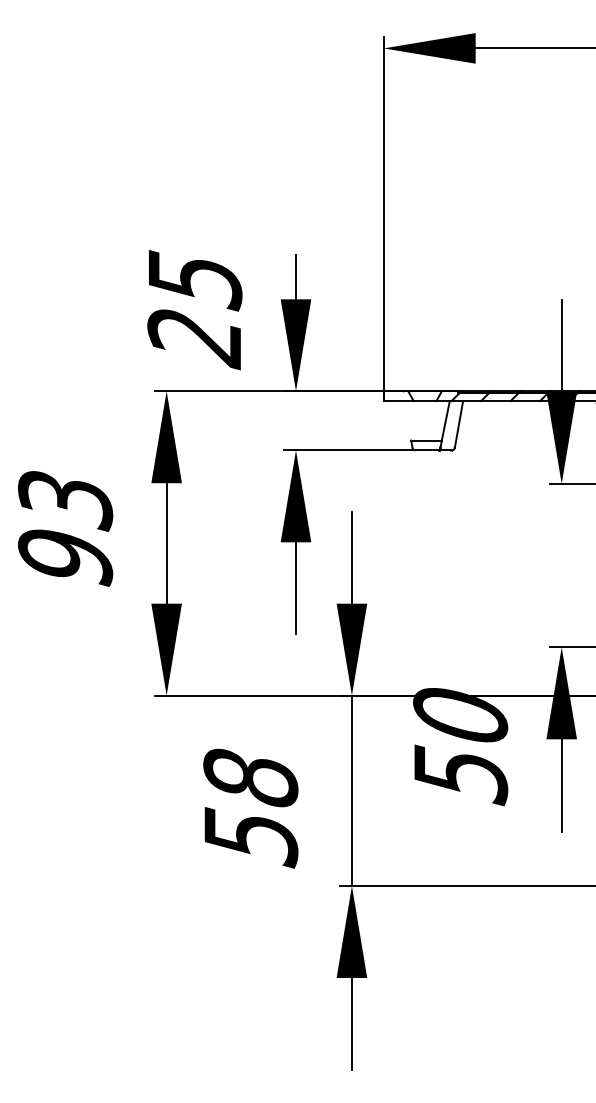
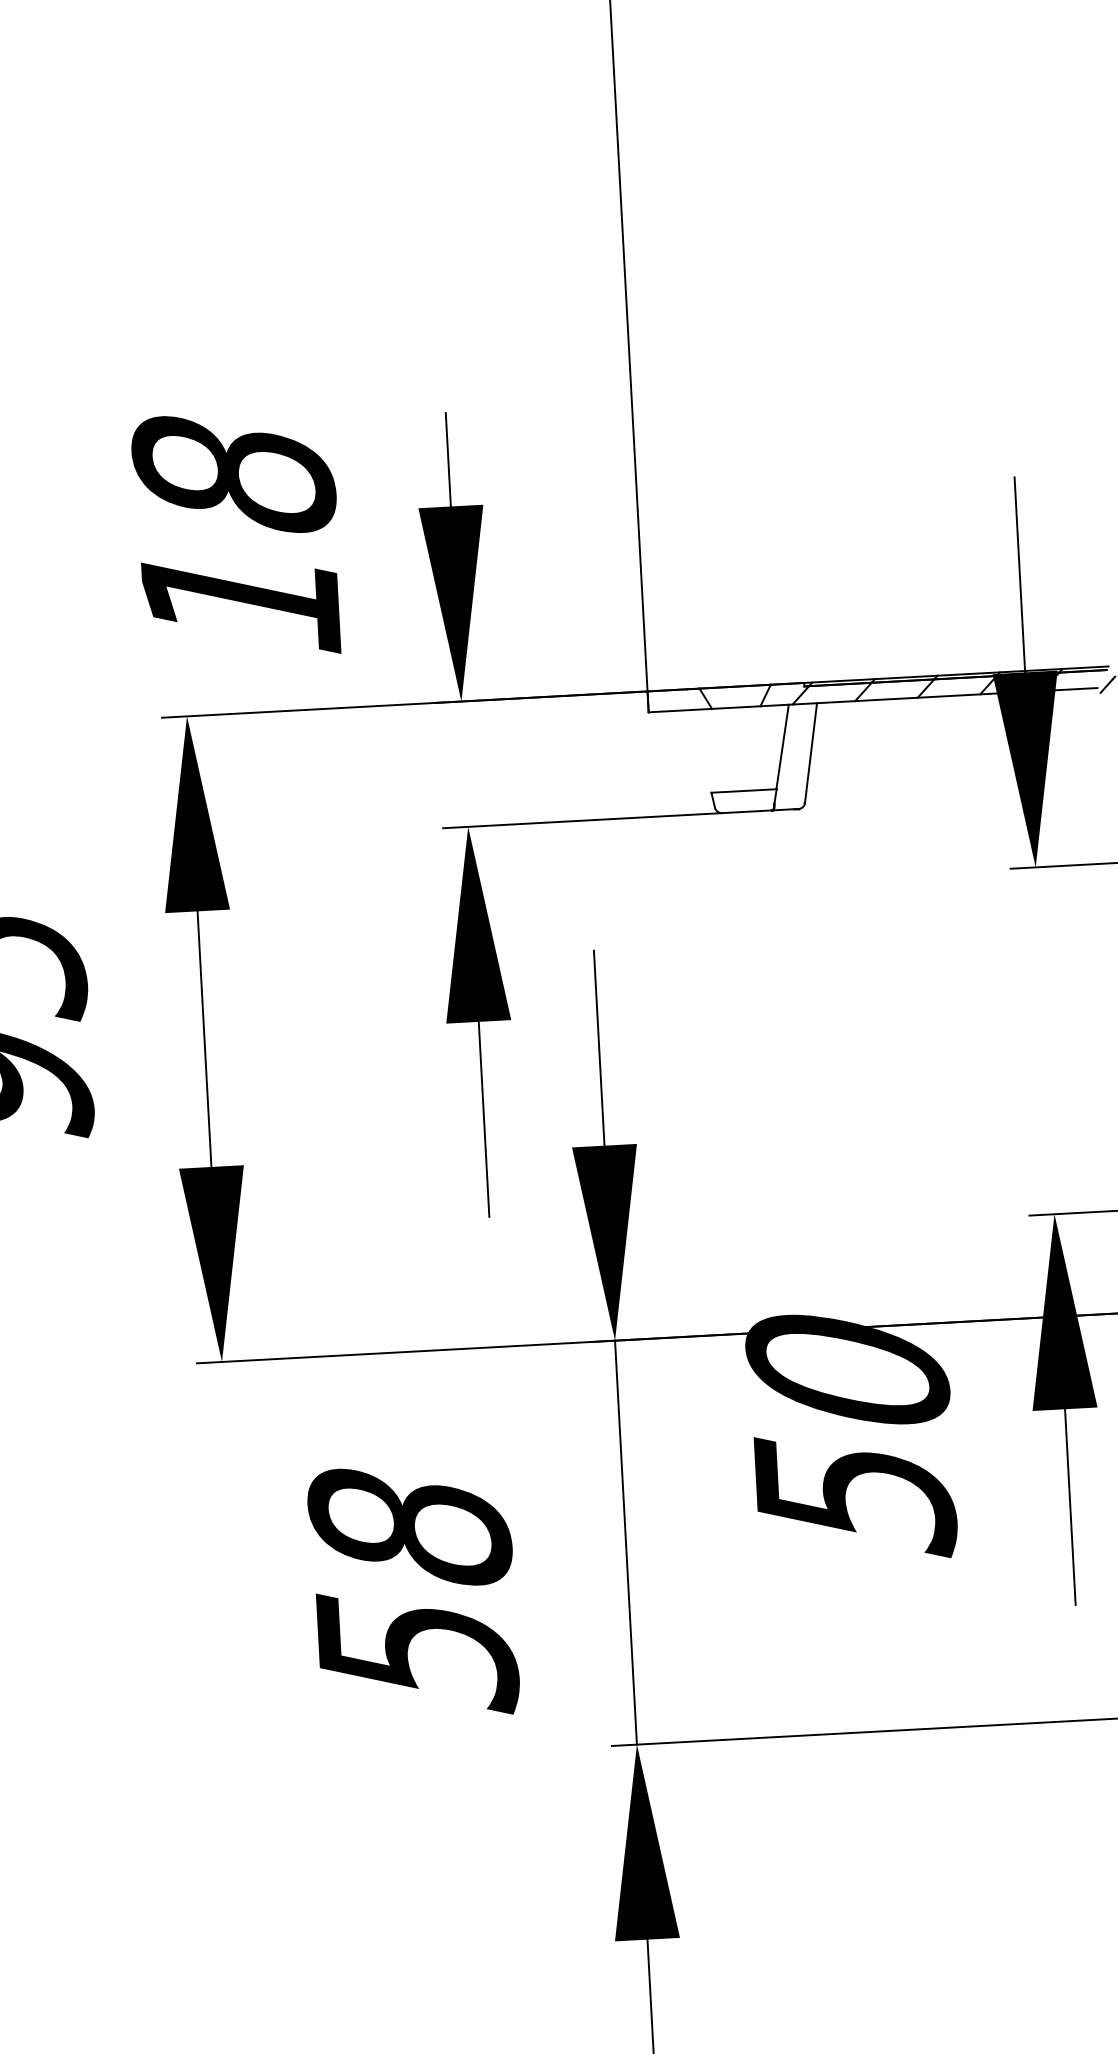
text: (194, 309) -> (236, 539), 25 -> 18

